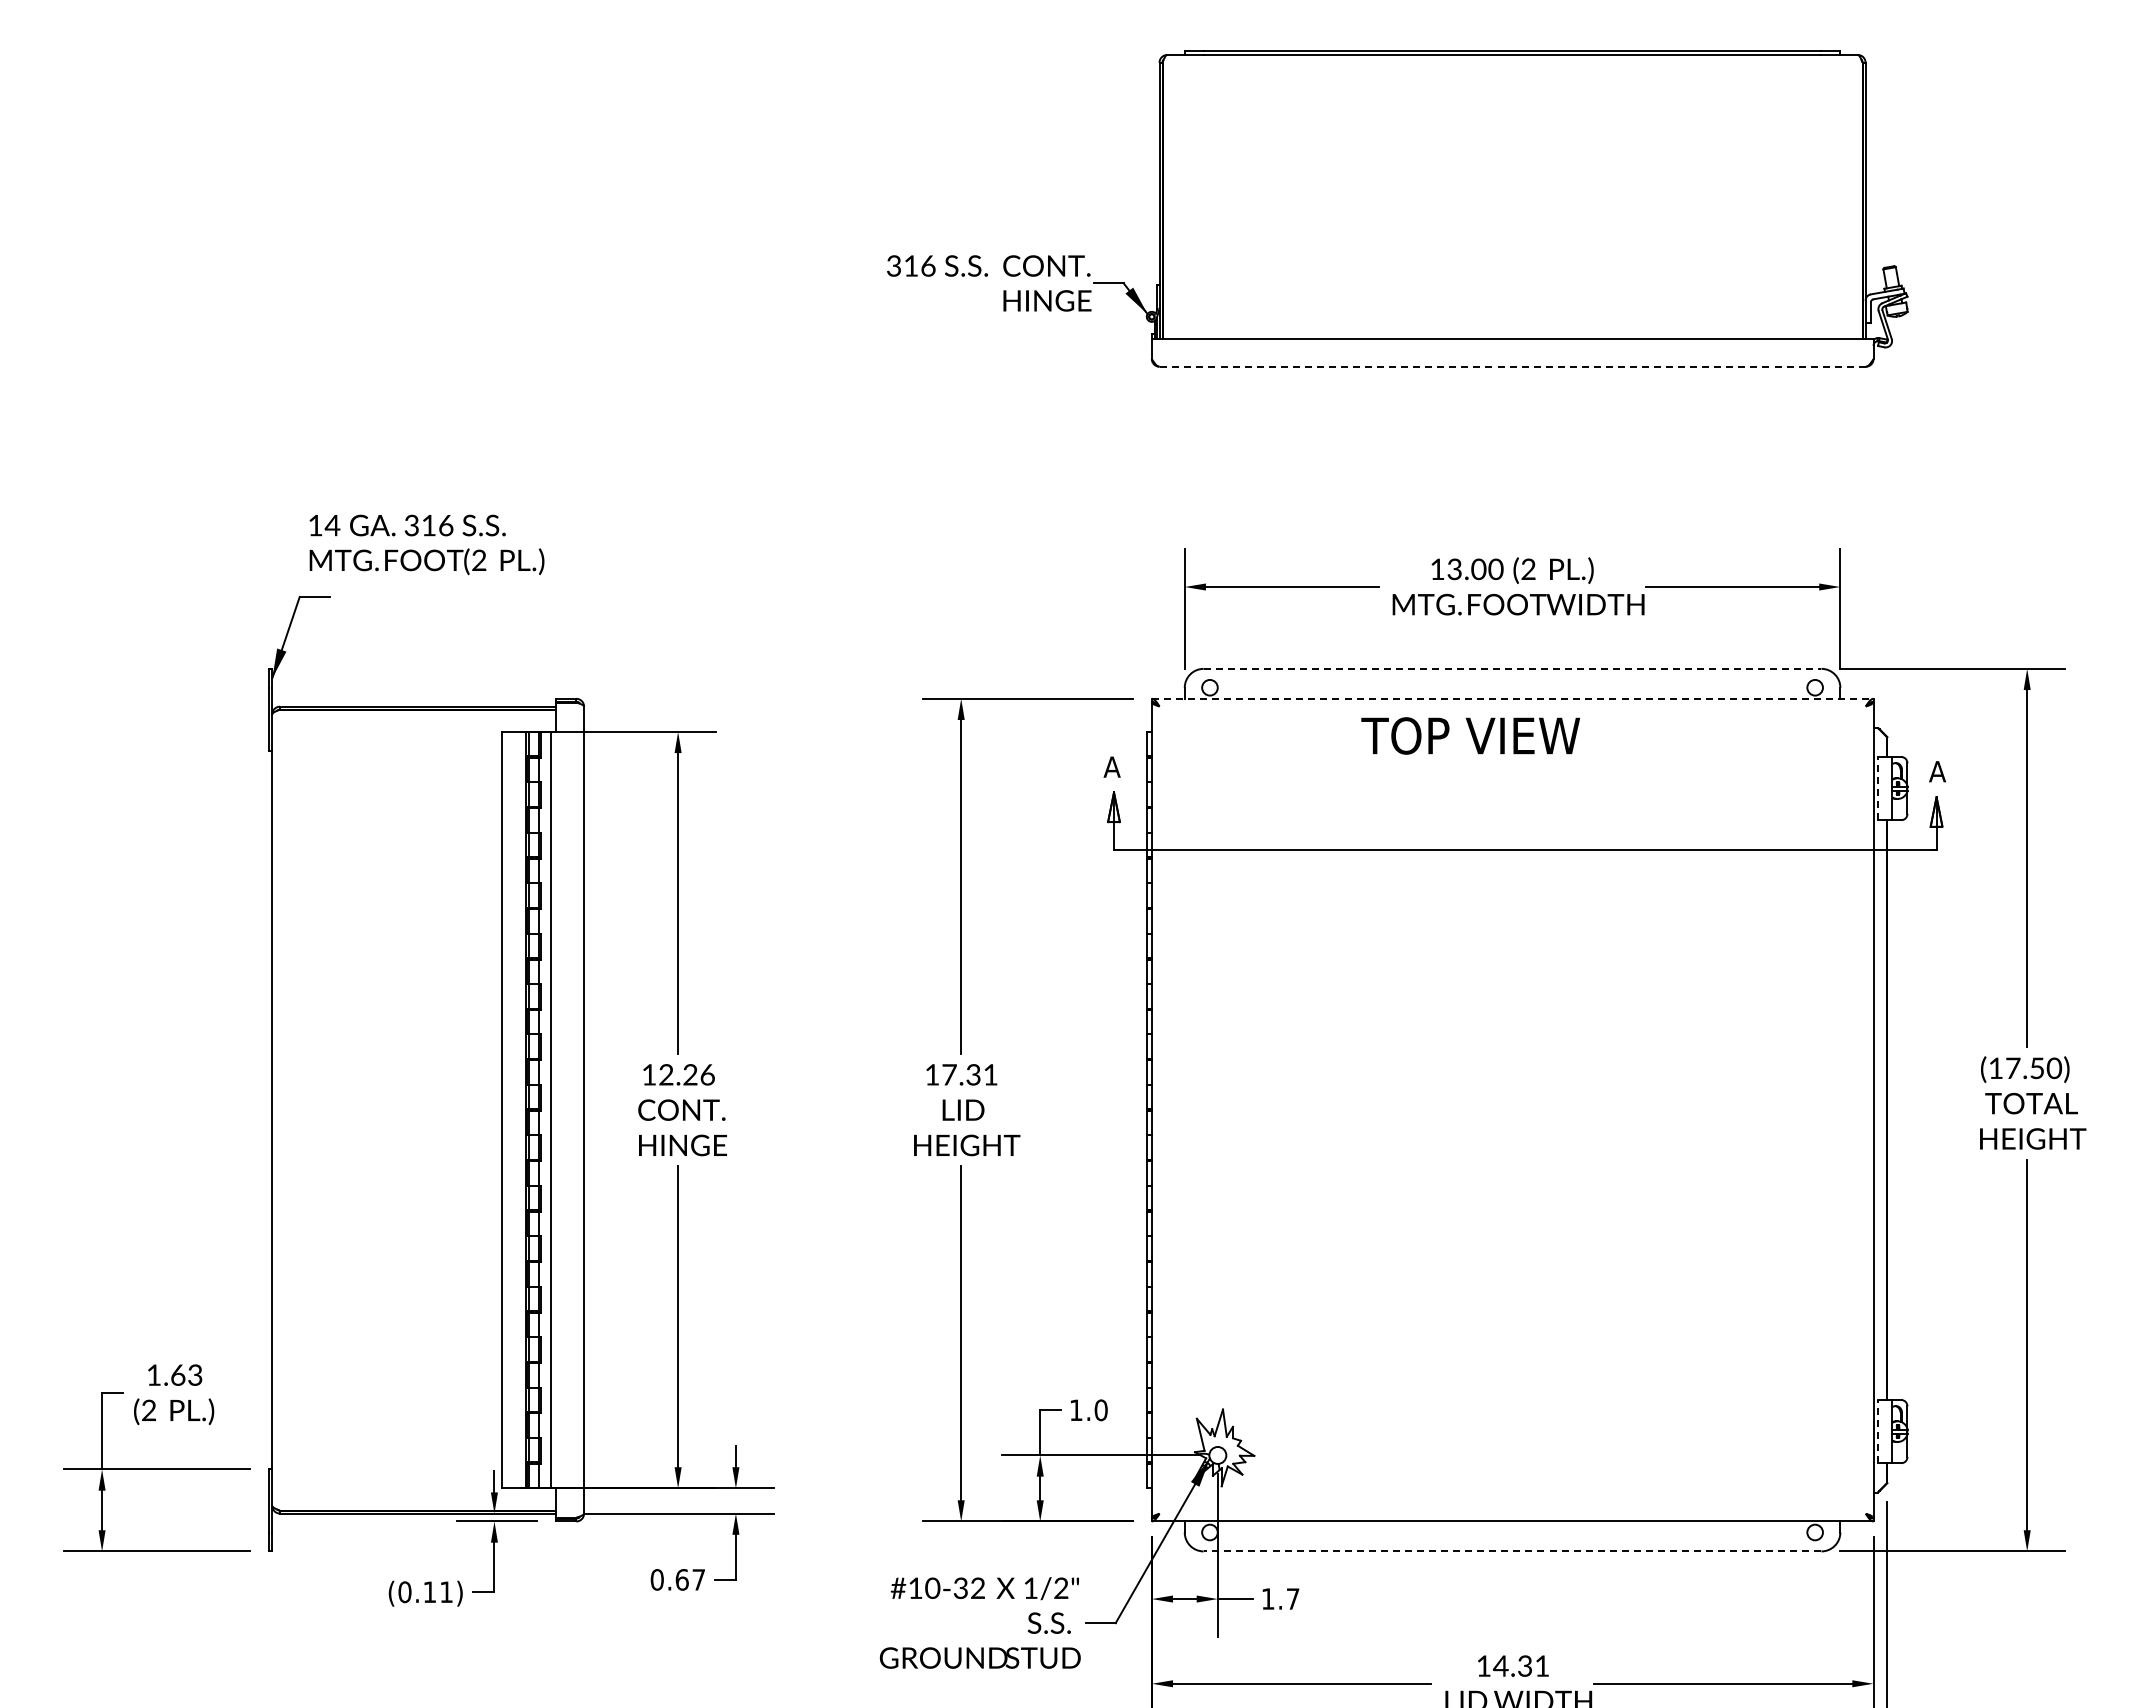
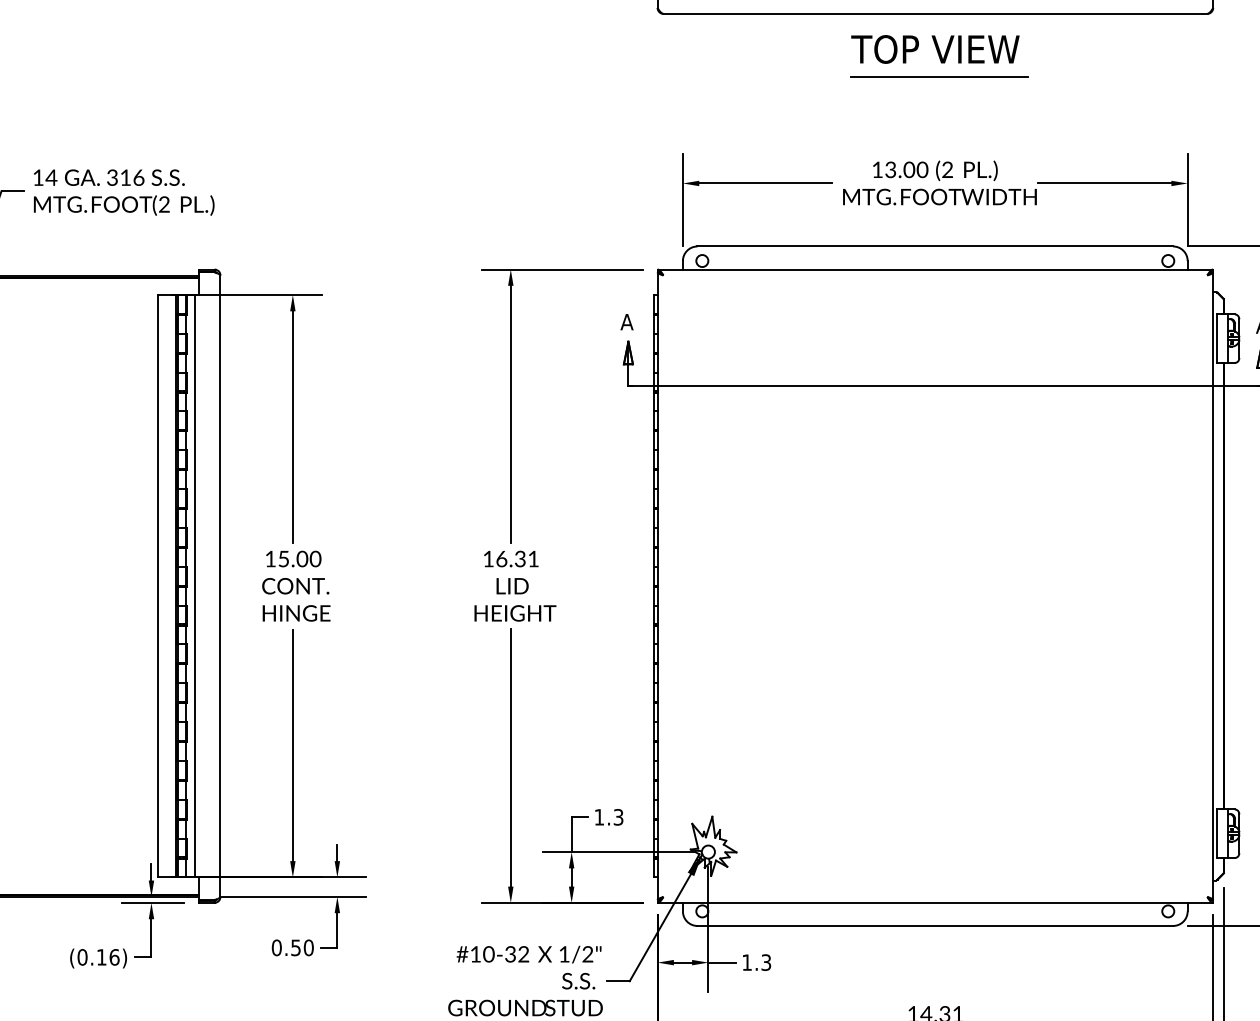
line: (1512, 366) -> (935, 13), dashed -> solid
line: (1517, 448) -> (939, 76), added
text: (426, 544) -> (123, 192), moved
line: (1512, 668) -> (935, 246), dashed -> solid
line: (1512, 698) -> (935, 269), dashed -> solid
text: (1470, 735) -> (935, 49), moved
line: (1878, 788) -> (1217, 338), dashed -> solid
text: (687, 1074) -> (300, 558), 12.26 -> 15.00
text: (949, 1074) -> (501, 558), 17.31 -> 16.31
text: (1100, 1410) -> (618, 817), 1.0 -> 1.3
line: (1878, 1431) -> (1217, 833), dashed -> solid
line: (1512, 1551) -> (935, 926), dashed -> solid
text: (690, 1579) -> (302, 947), 0.67 -> 0.50
text: (446, 1592) -> (114, 957), (0.11) -> (0.16)
text: (1292, 1598) -> (765, 962), 1.7 -> 1.3

